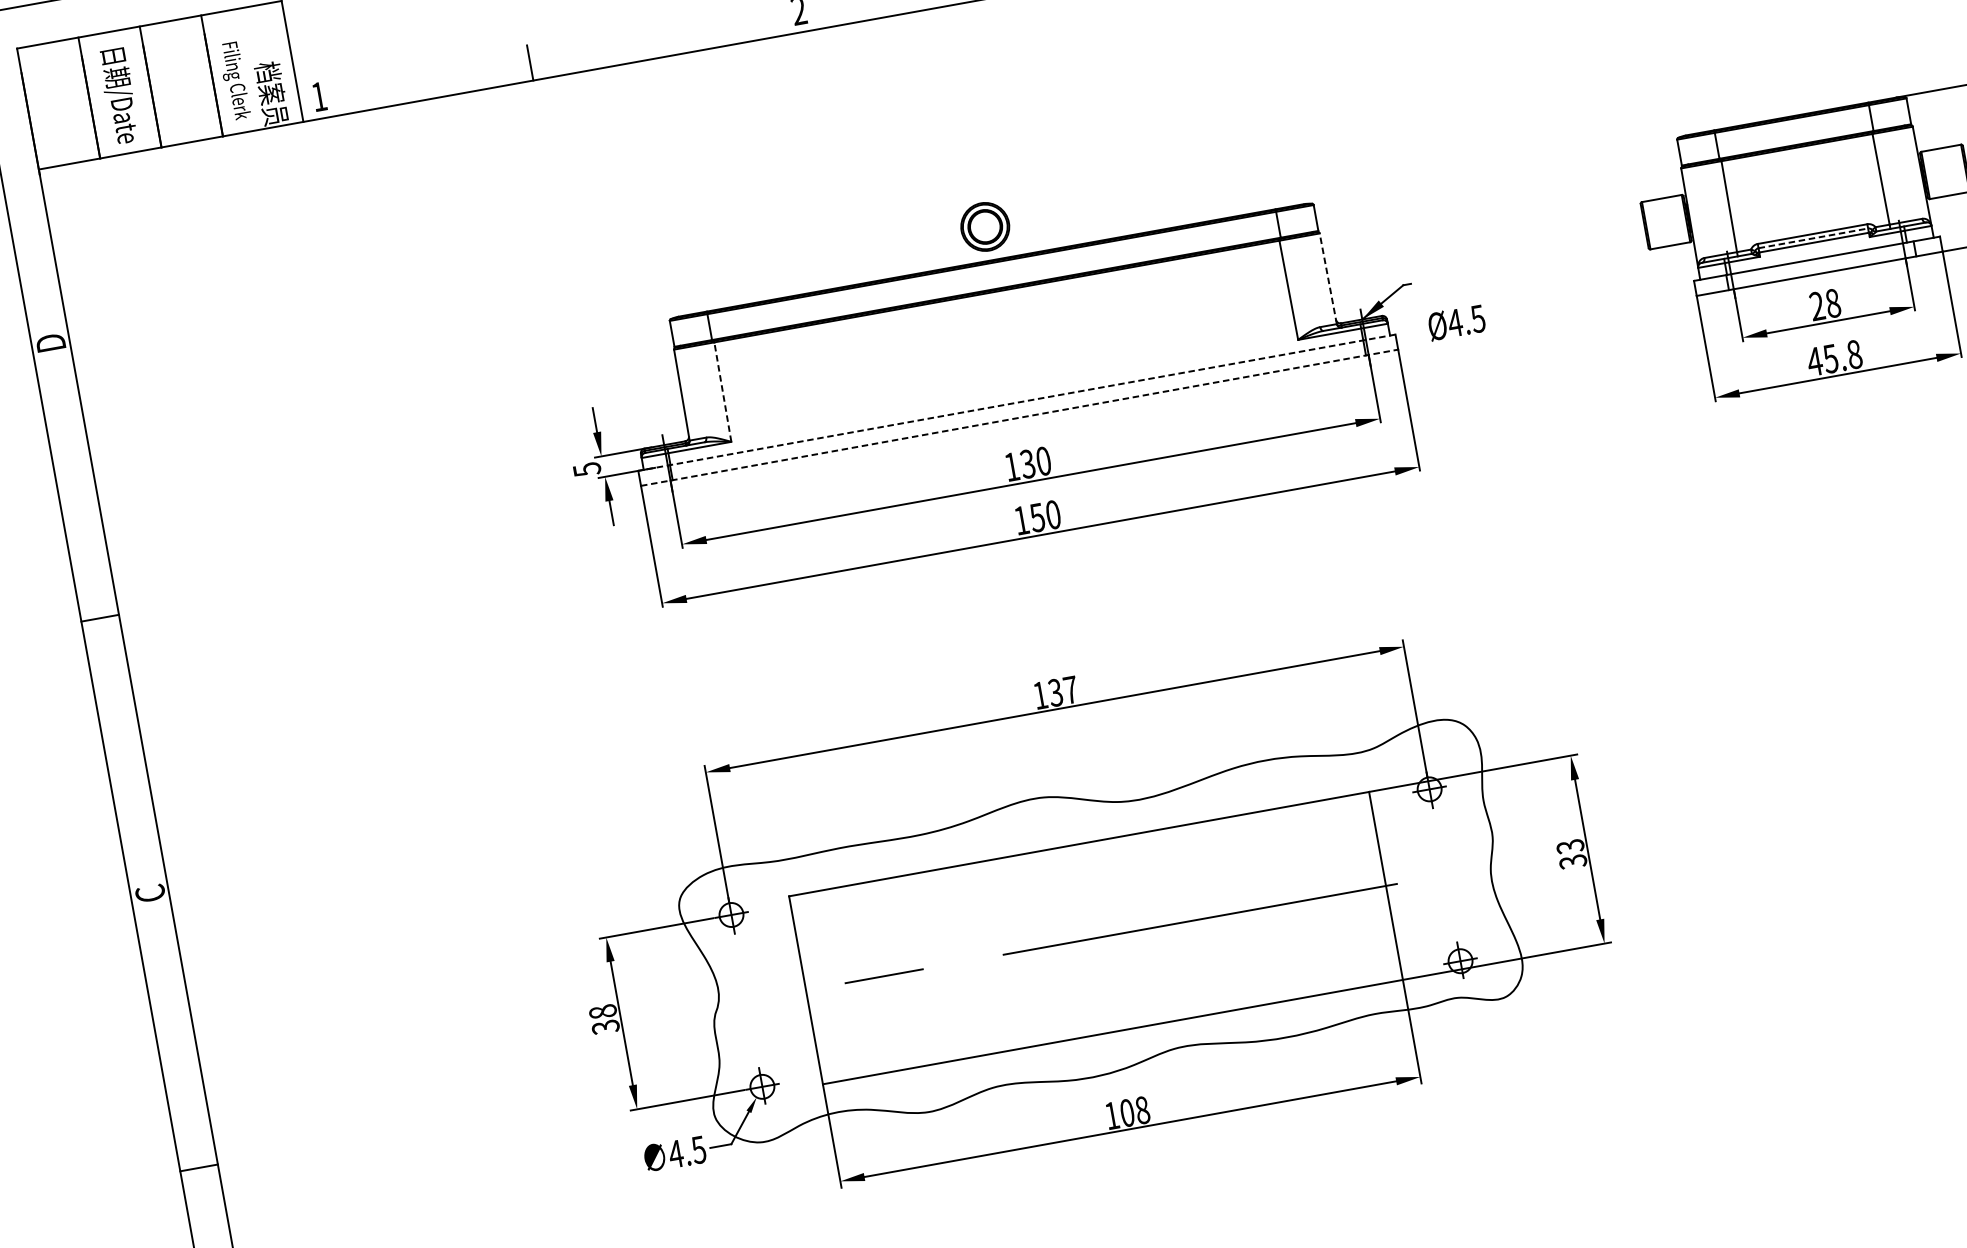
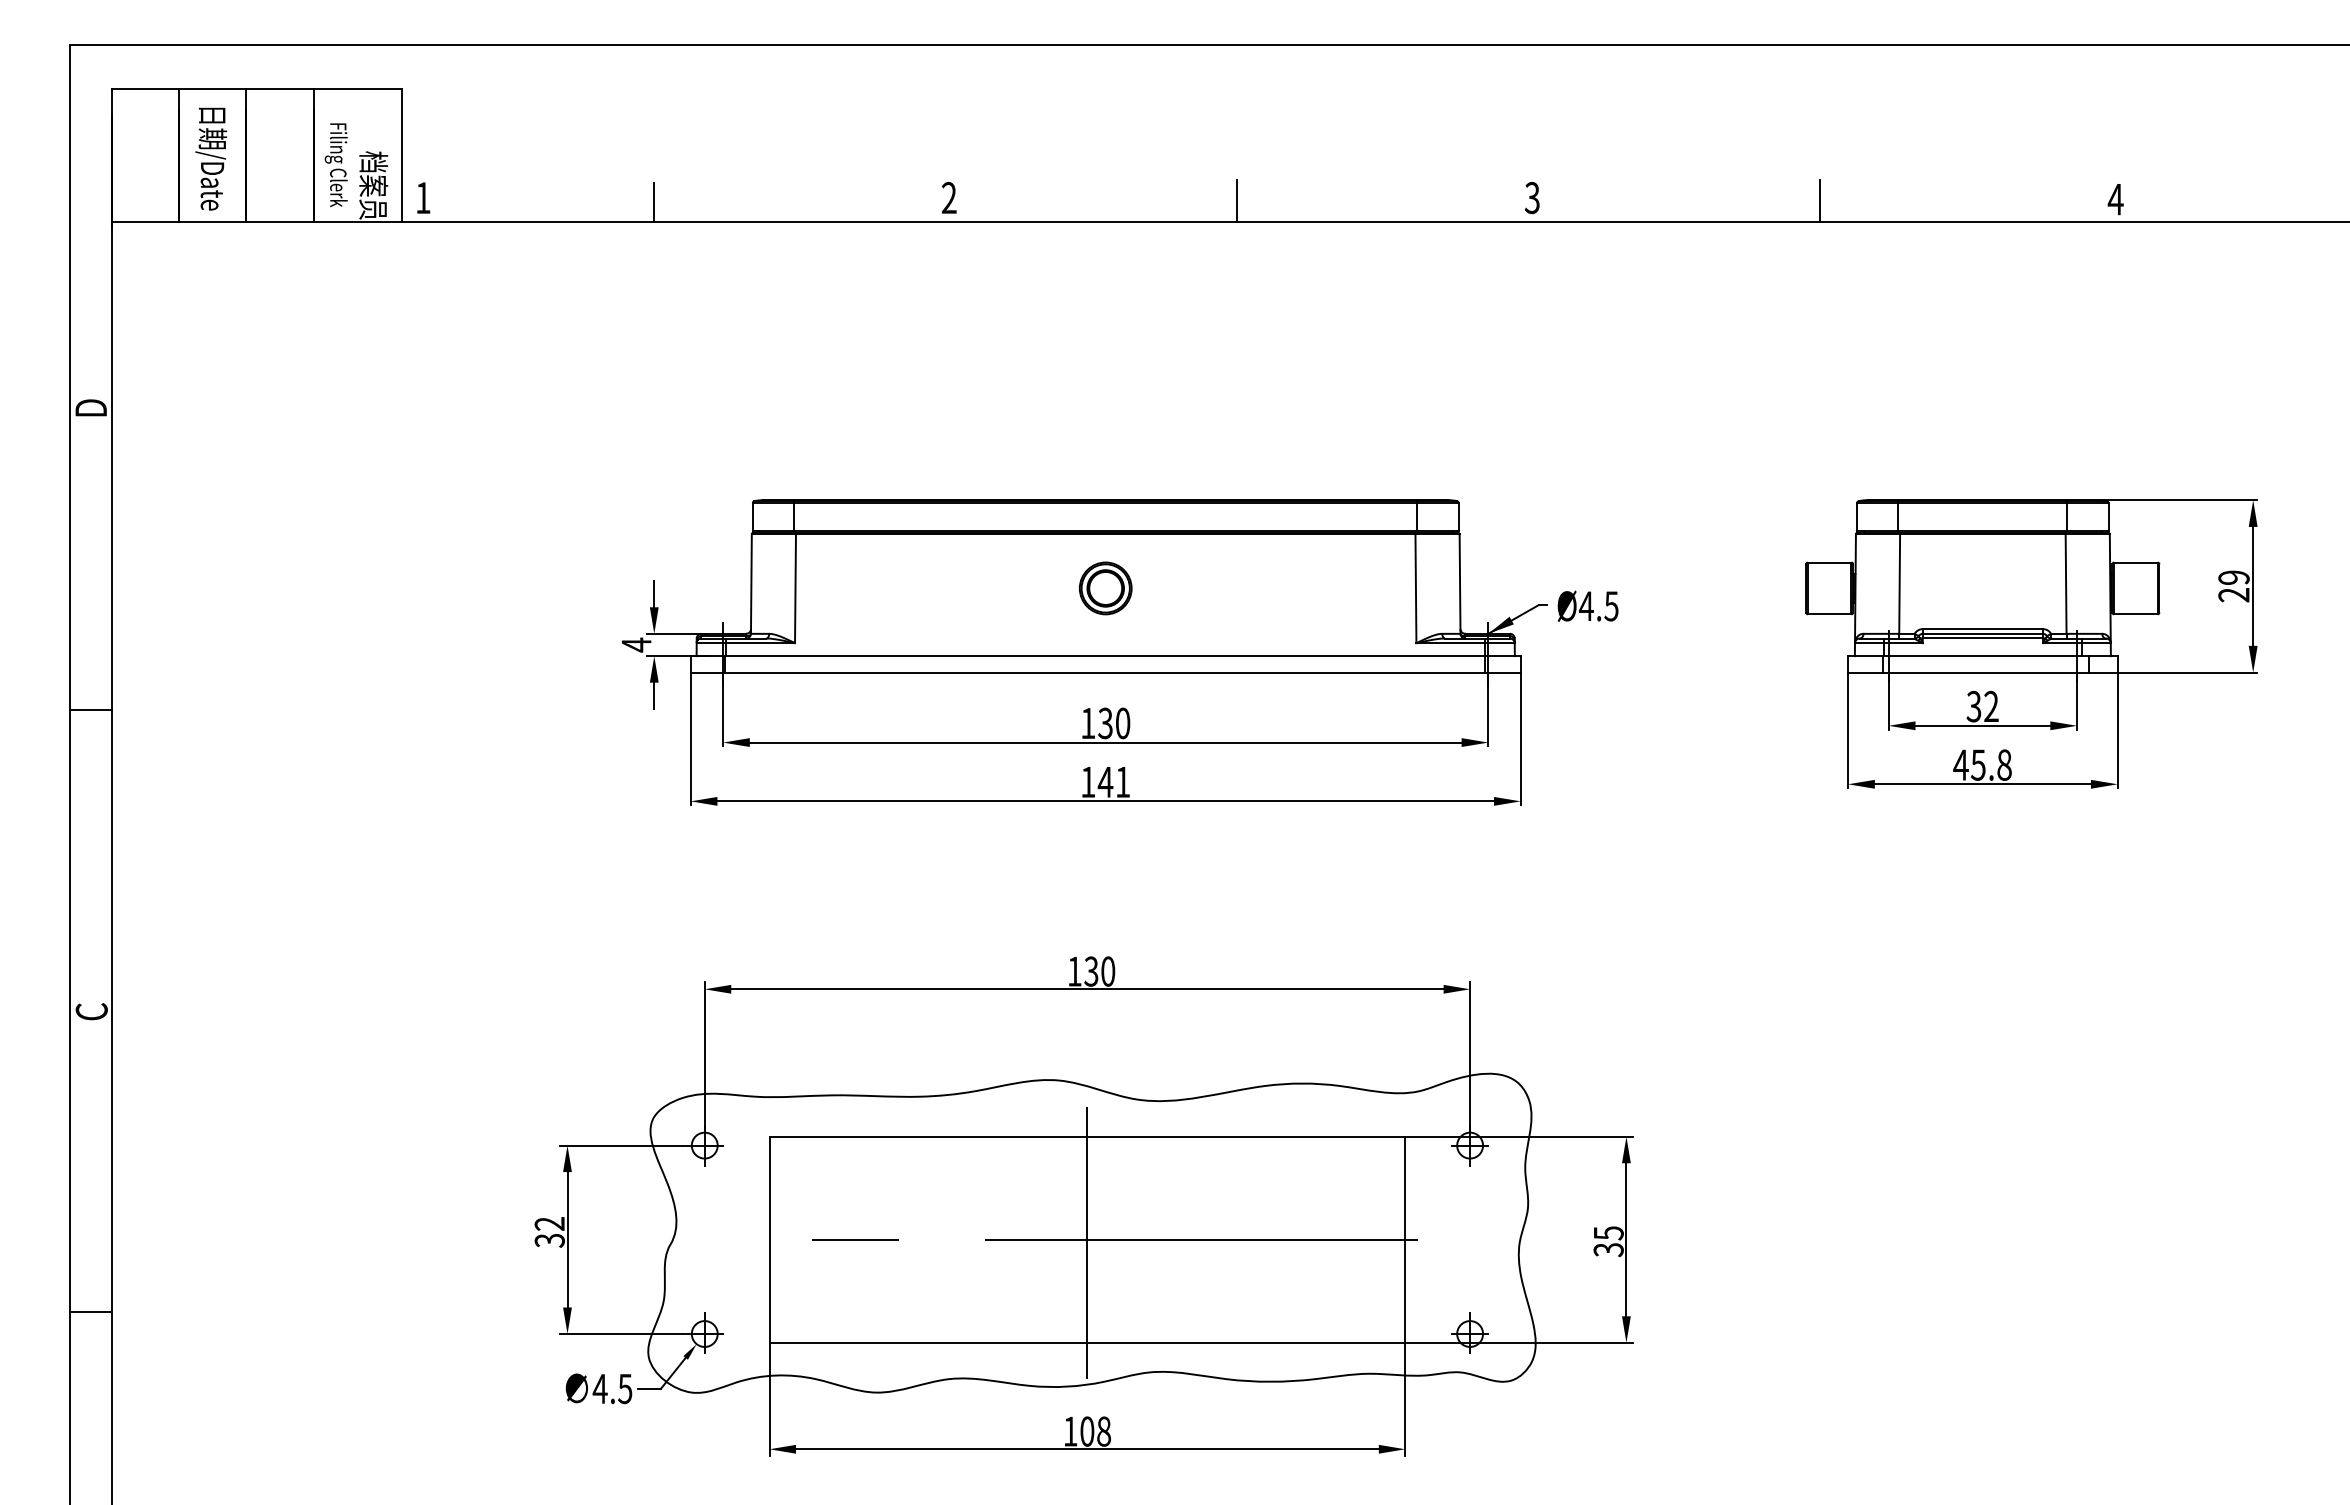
part: (985, 227) -> (1105, 588), moved
line: (1813, 237) -> (1983, 633), dashed -> solid
line: (1328, 279) -> (1460, 584), dashed -> solid
text: (1824, 304) -> (1982, 706), 28 -> 32
text: (1456, 322) -> (1587, 605), moved
line: (722, 391) -> (795, 588), dashed -> solid
line: (1016, 403) -> (1105, 656), dashed -> solid
line: (1020, 417) -> (1106, 672), dashed -> solid
text: (586, 469) -> (636, 644), 5 -> 4
text: (1044, 515) -> (1113, 781), 150 -> 141
text: (1071, 689) -> (1108, 971), 137 -> 130
text: (1570, 846) -> (1608, 1233), 33 -> 35
line: (1096, 940) -> (1087, 1242), added
text: (602, 1011) -> (549, 1223), 38 -> 32

